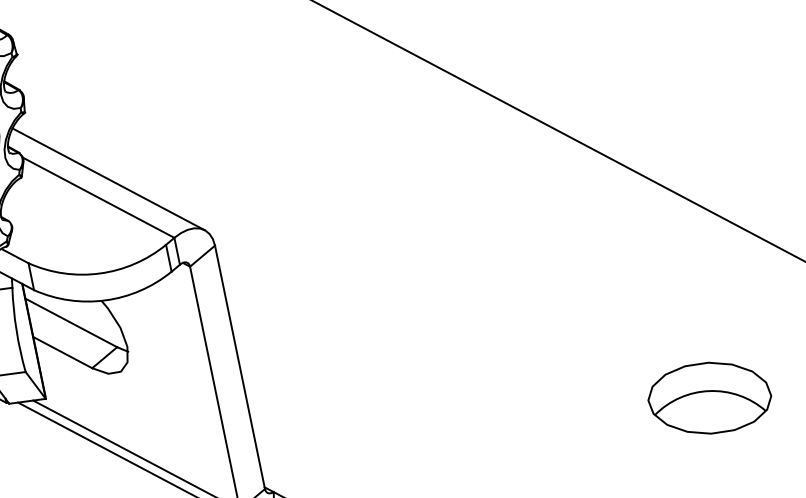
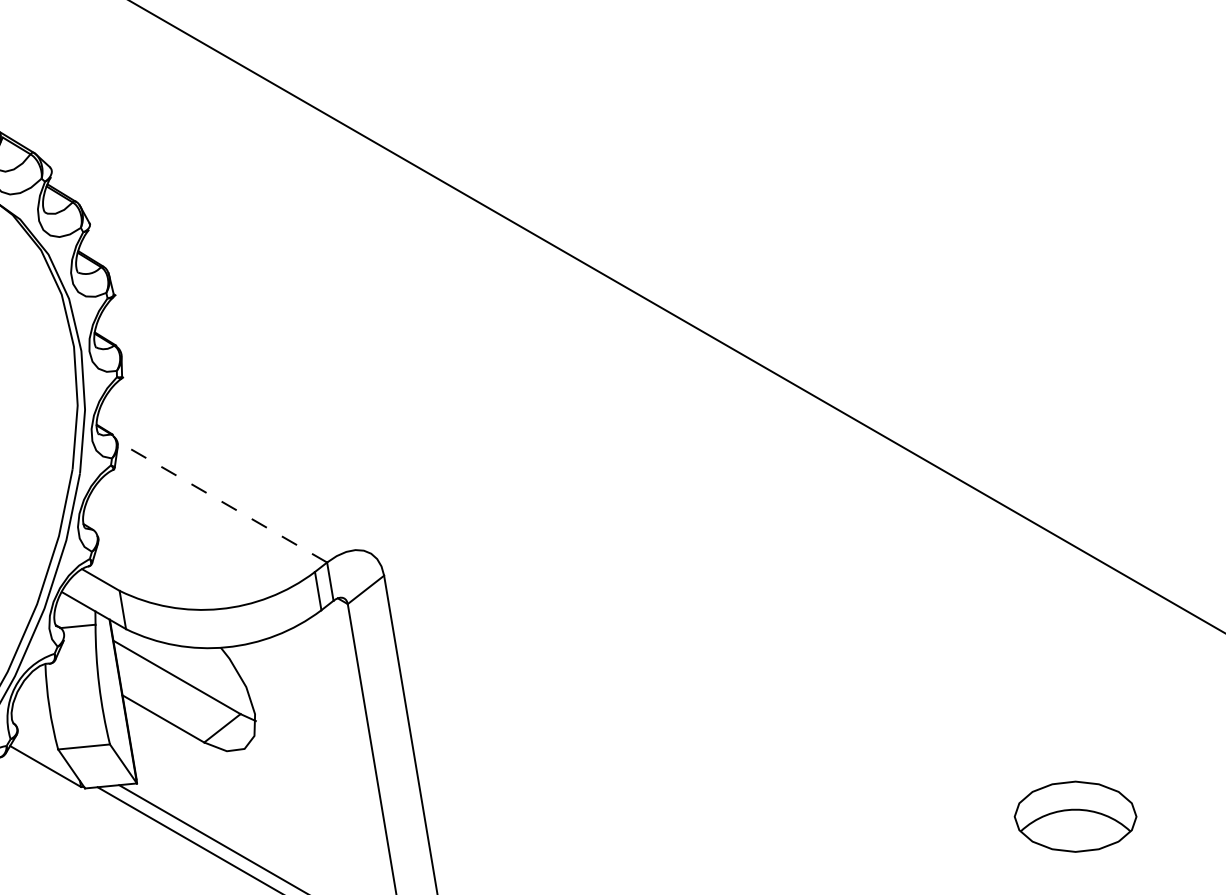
line: (108, 179) -> (237, 476), removed
line: (98, 197) -> (221, 501), solid -> dashed
part: (709, 397) -> (1075, 816), size x0.7

